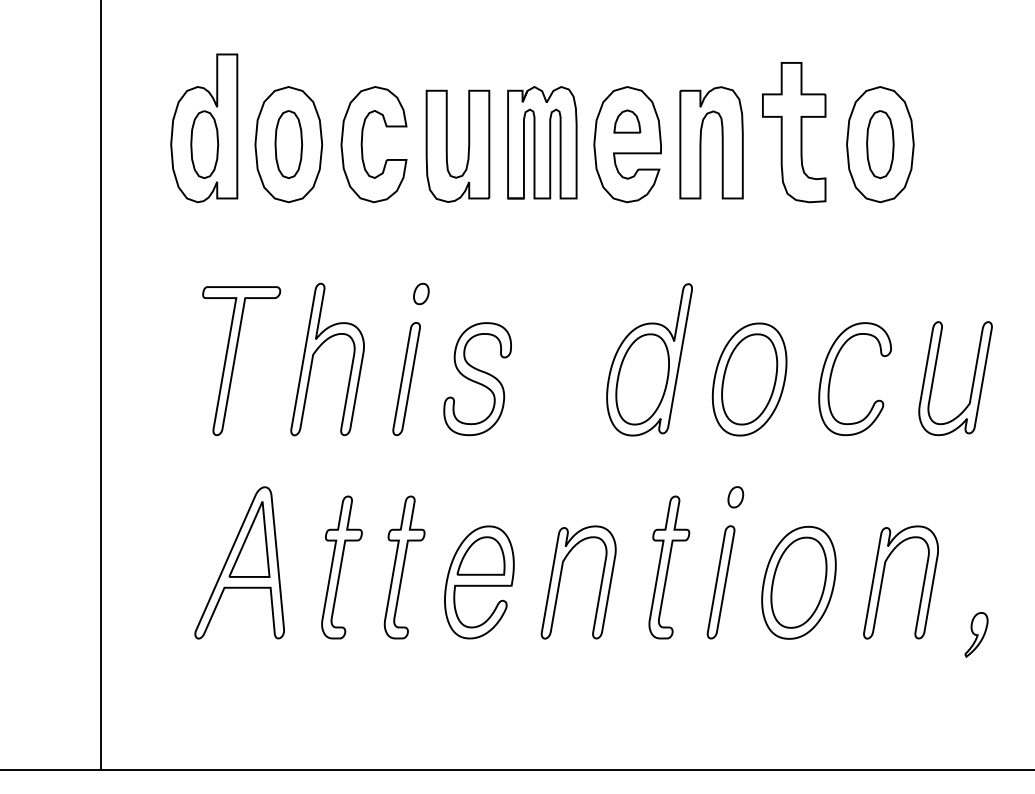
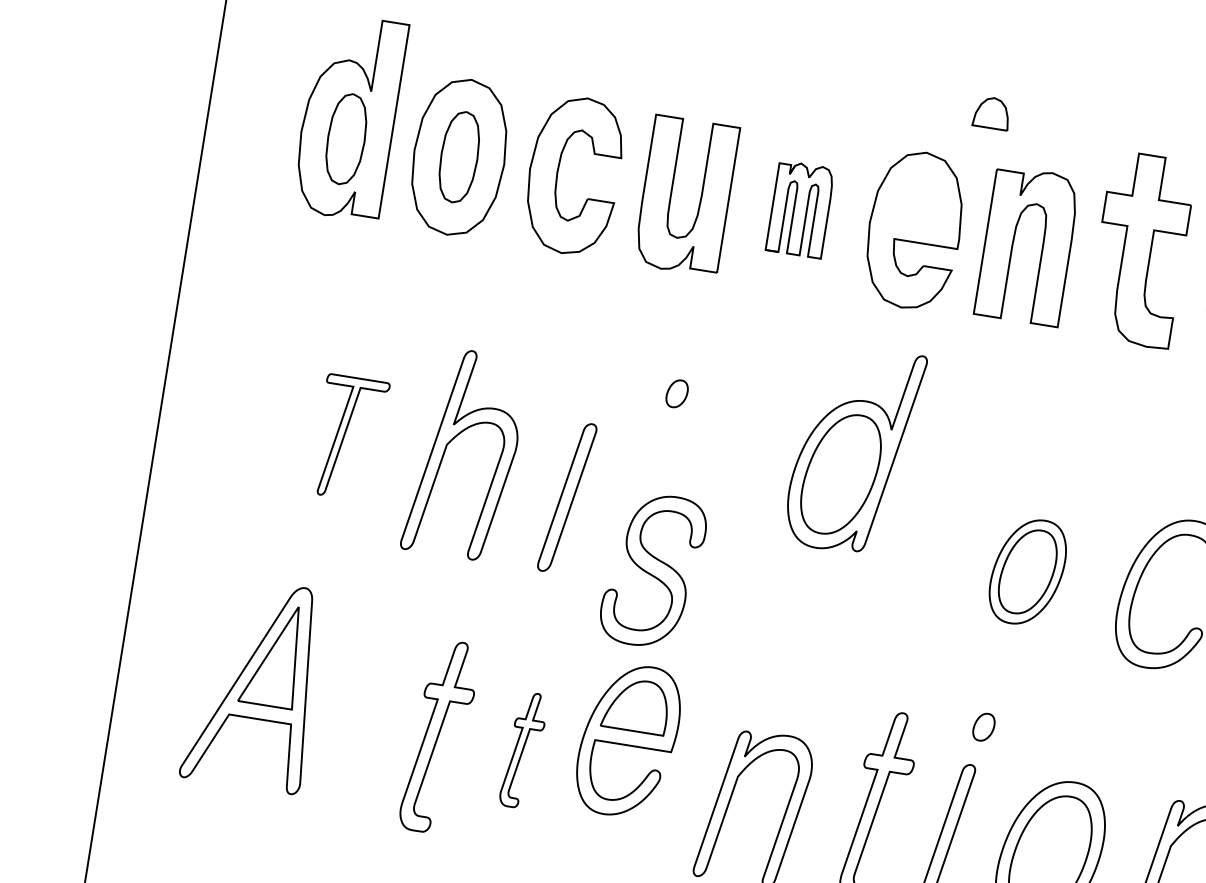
part: (627, 121) -> (992, 112), moved
part: (542, 142) -> (800, 209), size x0.6
part: (421, 293) -> (677, 393), moved
part: (649, 359) -> (854, 449), moved
part: (241, 361) -> (349, 438), size x0.6
part: (477, 379) -> (653, 571), moved
part: (749, 379) -> (1027, 571), size x0.7
part: (239, 562) -> (254, 683), moved
part: (404, 567) -> (523, 750), size x0.6
part: (479, 582) -> (628, 740), moved

